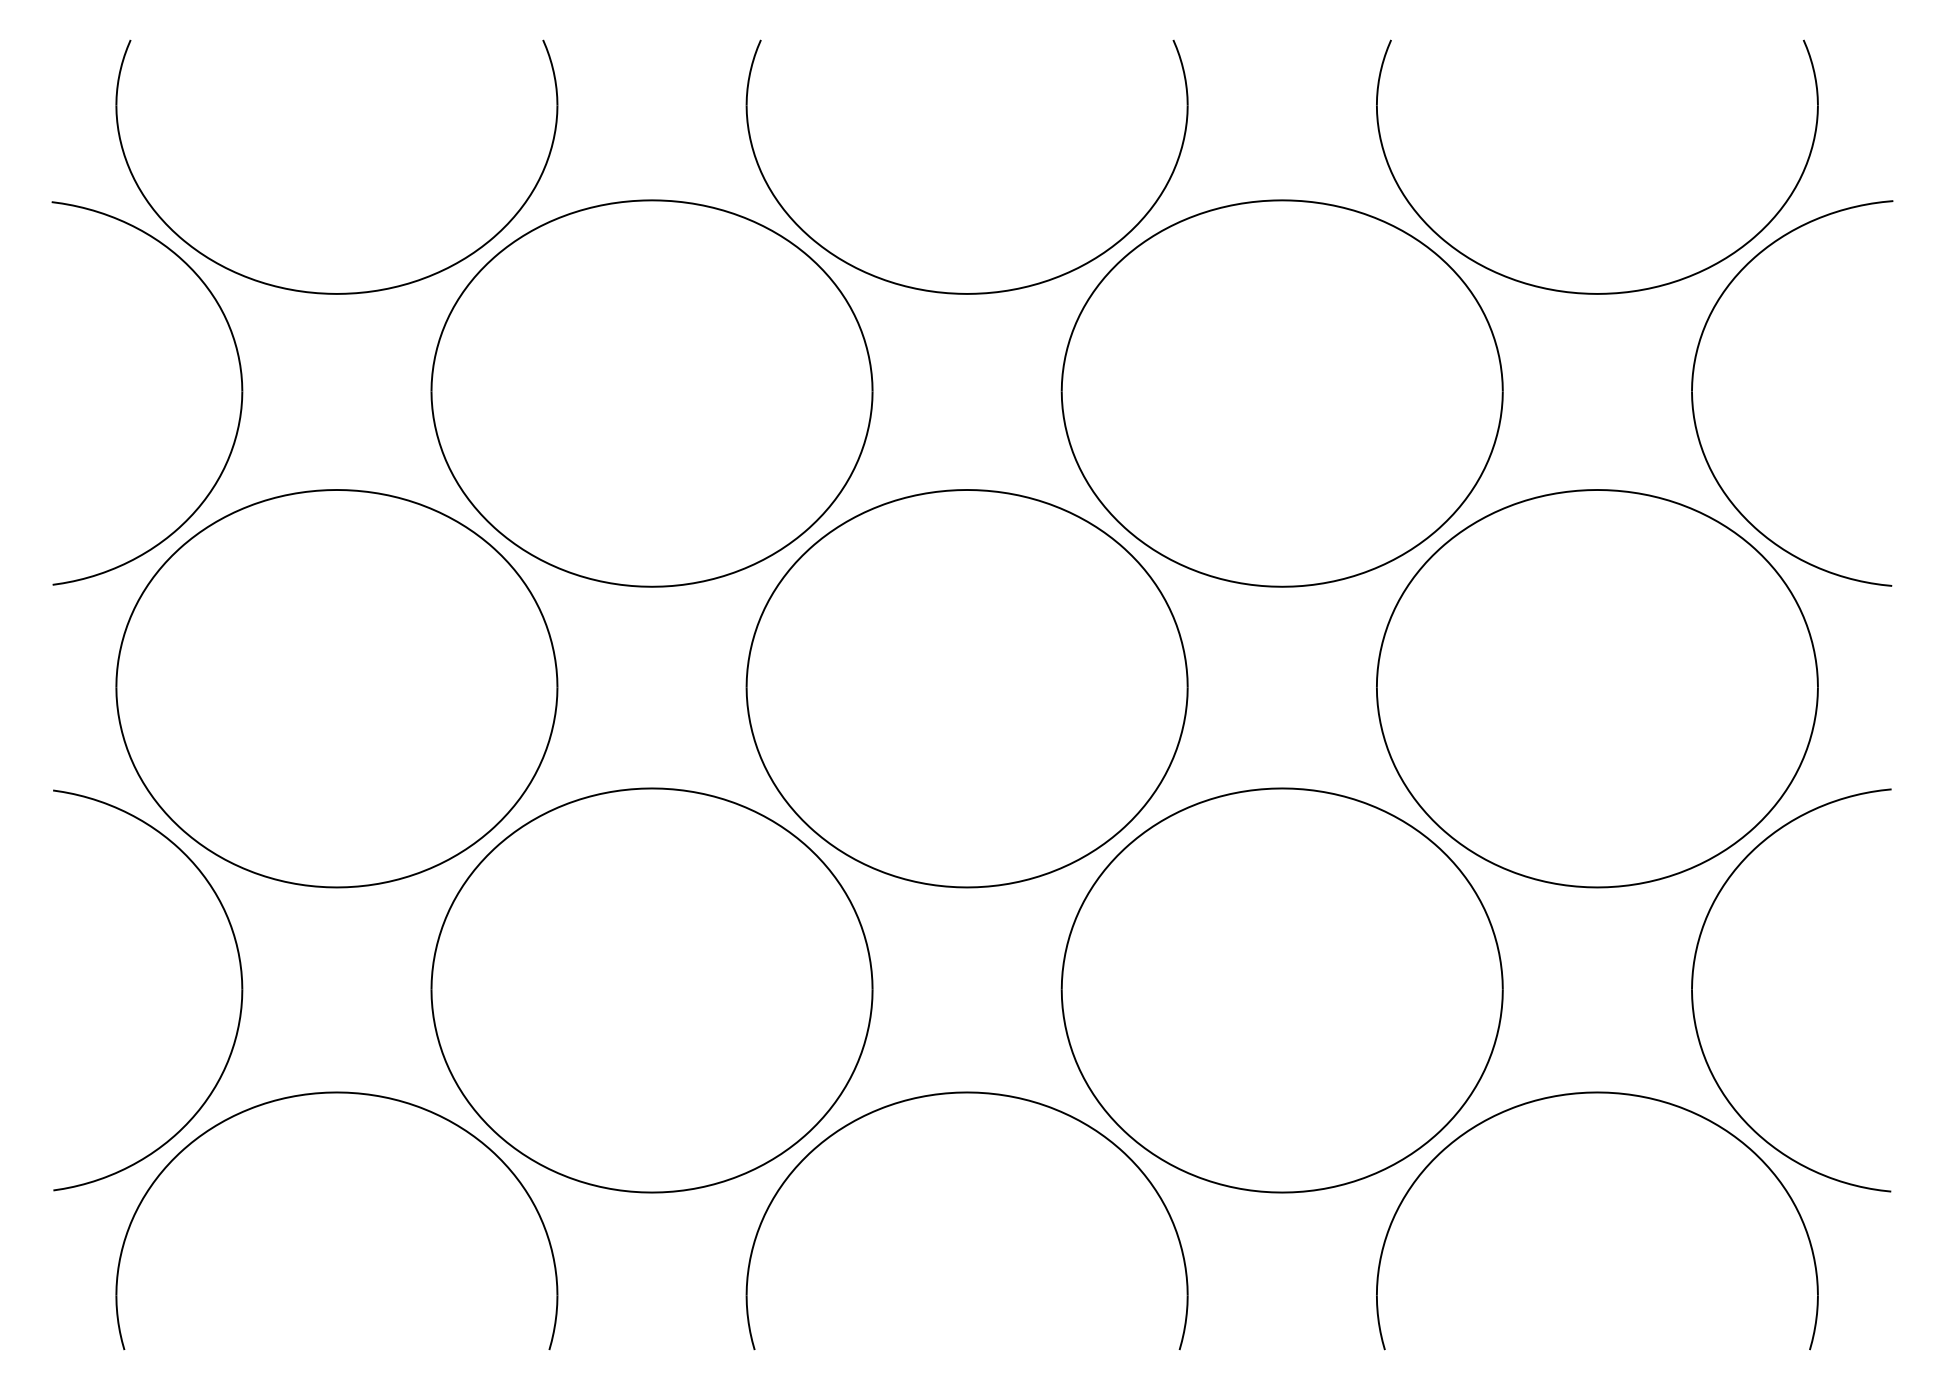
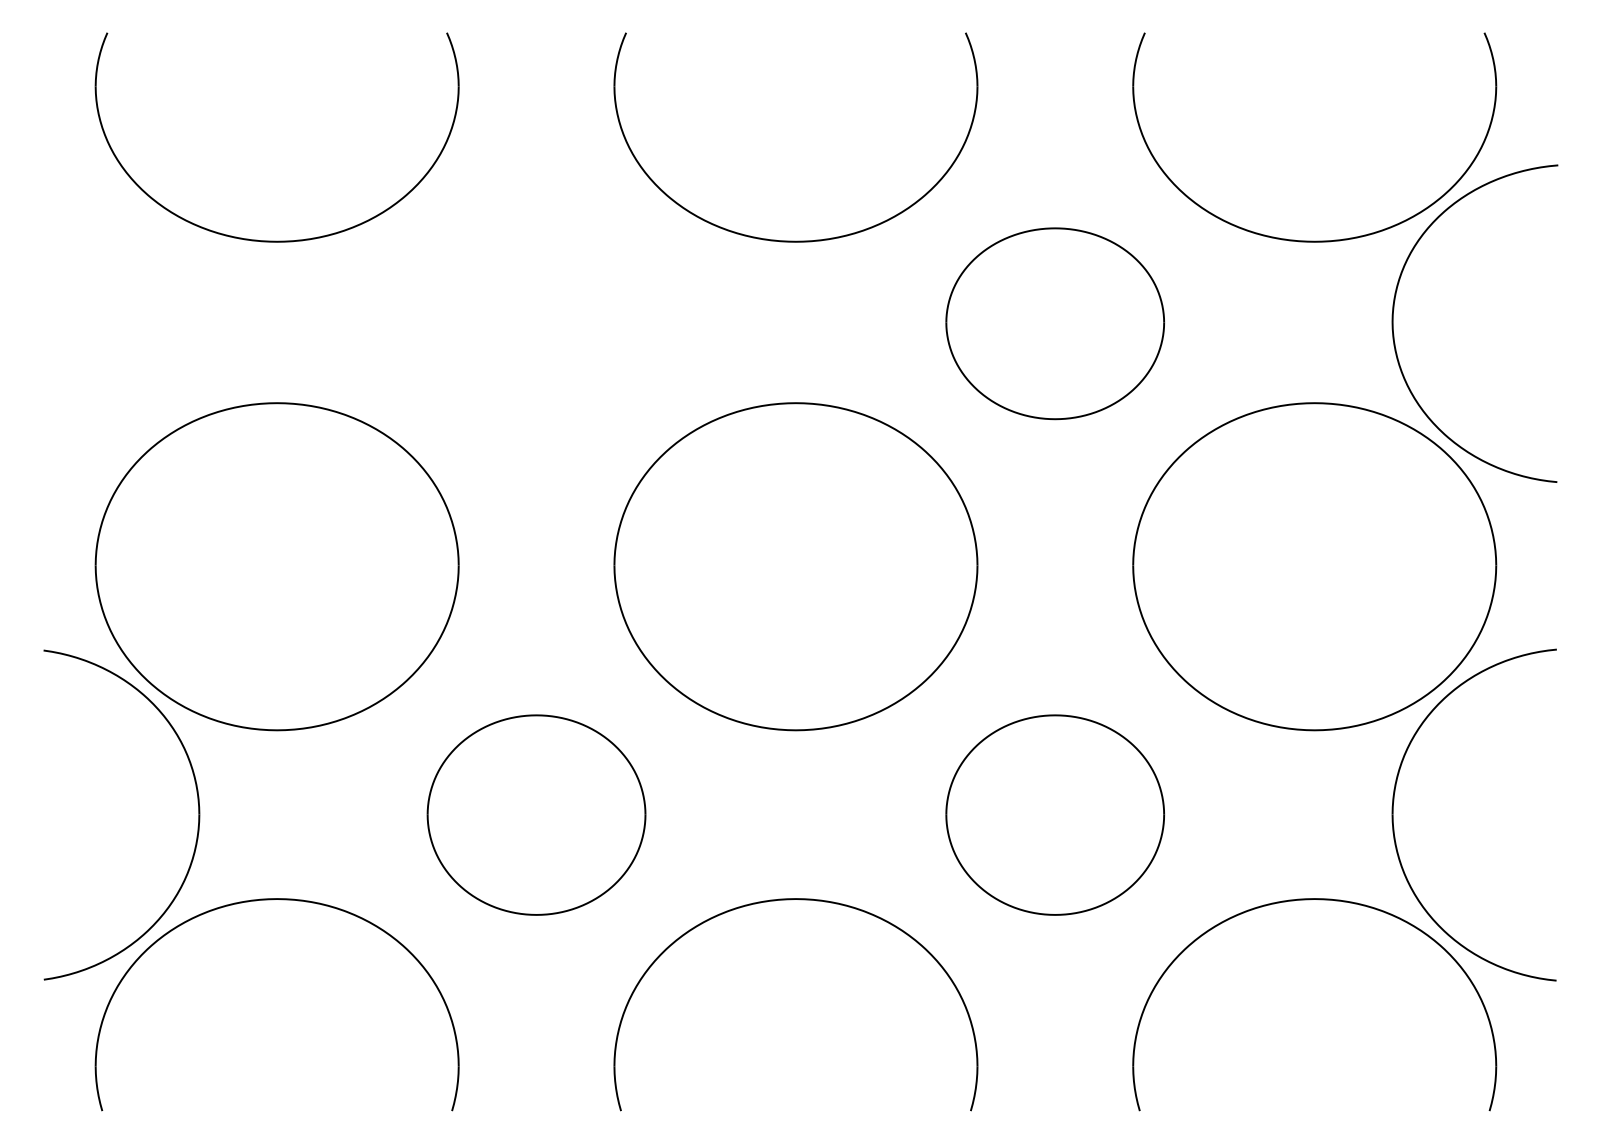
part: (651, 393) -> (536, 323), removed
part: (1281, 393) -> (1054, 323), size x0.6
part: (240, 404) -> (197, 332), removed
part: (651, 990) -> (536, 815), size x0.6
part: (1281, 990) -> (1054, 815), size x0.6

